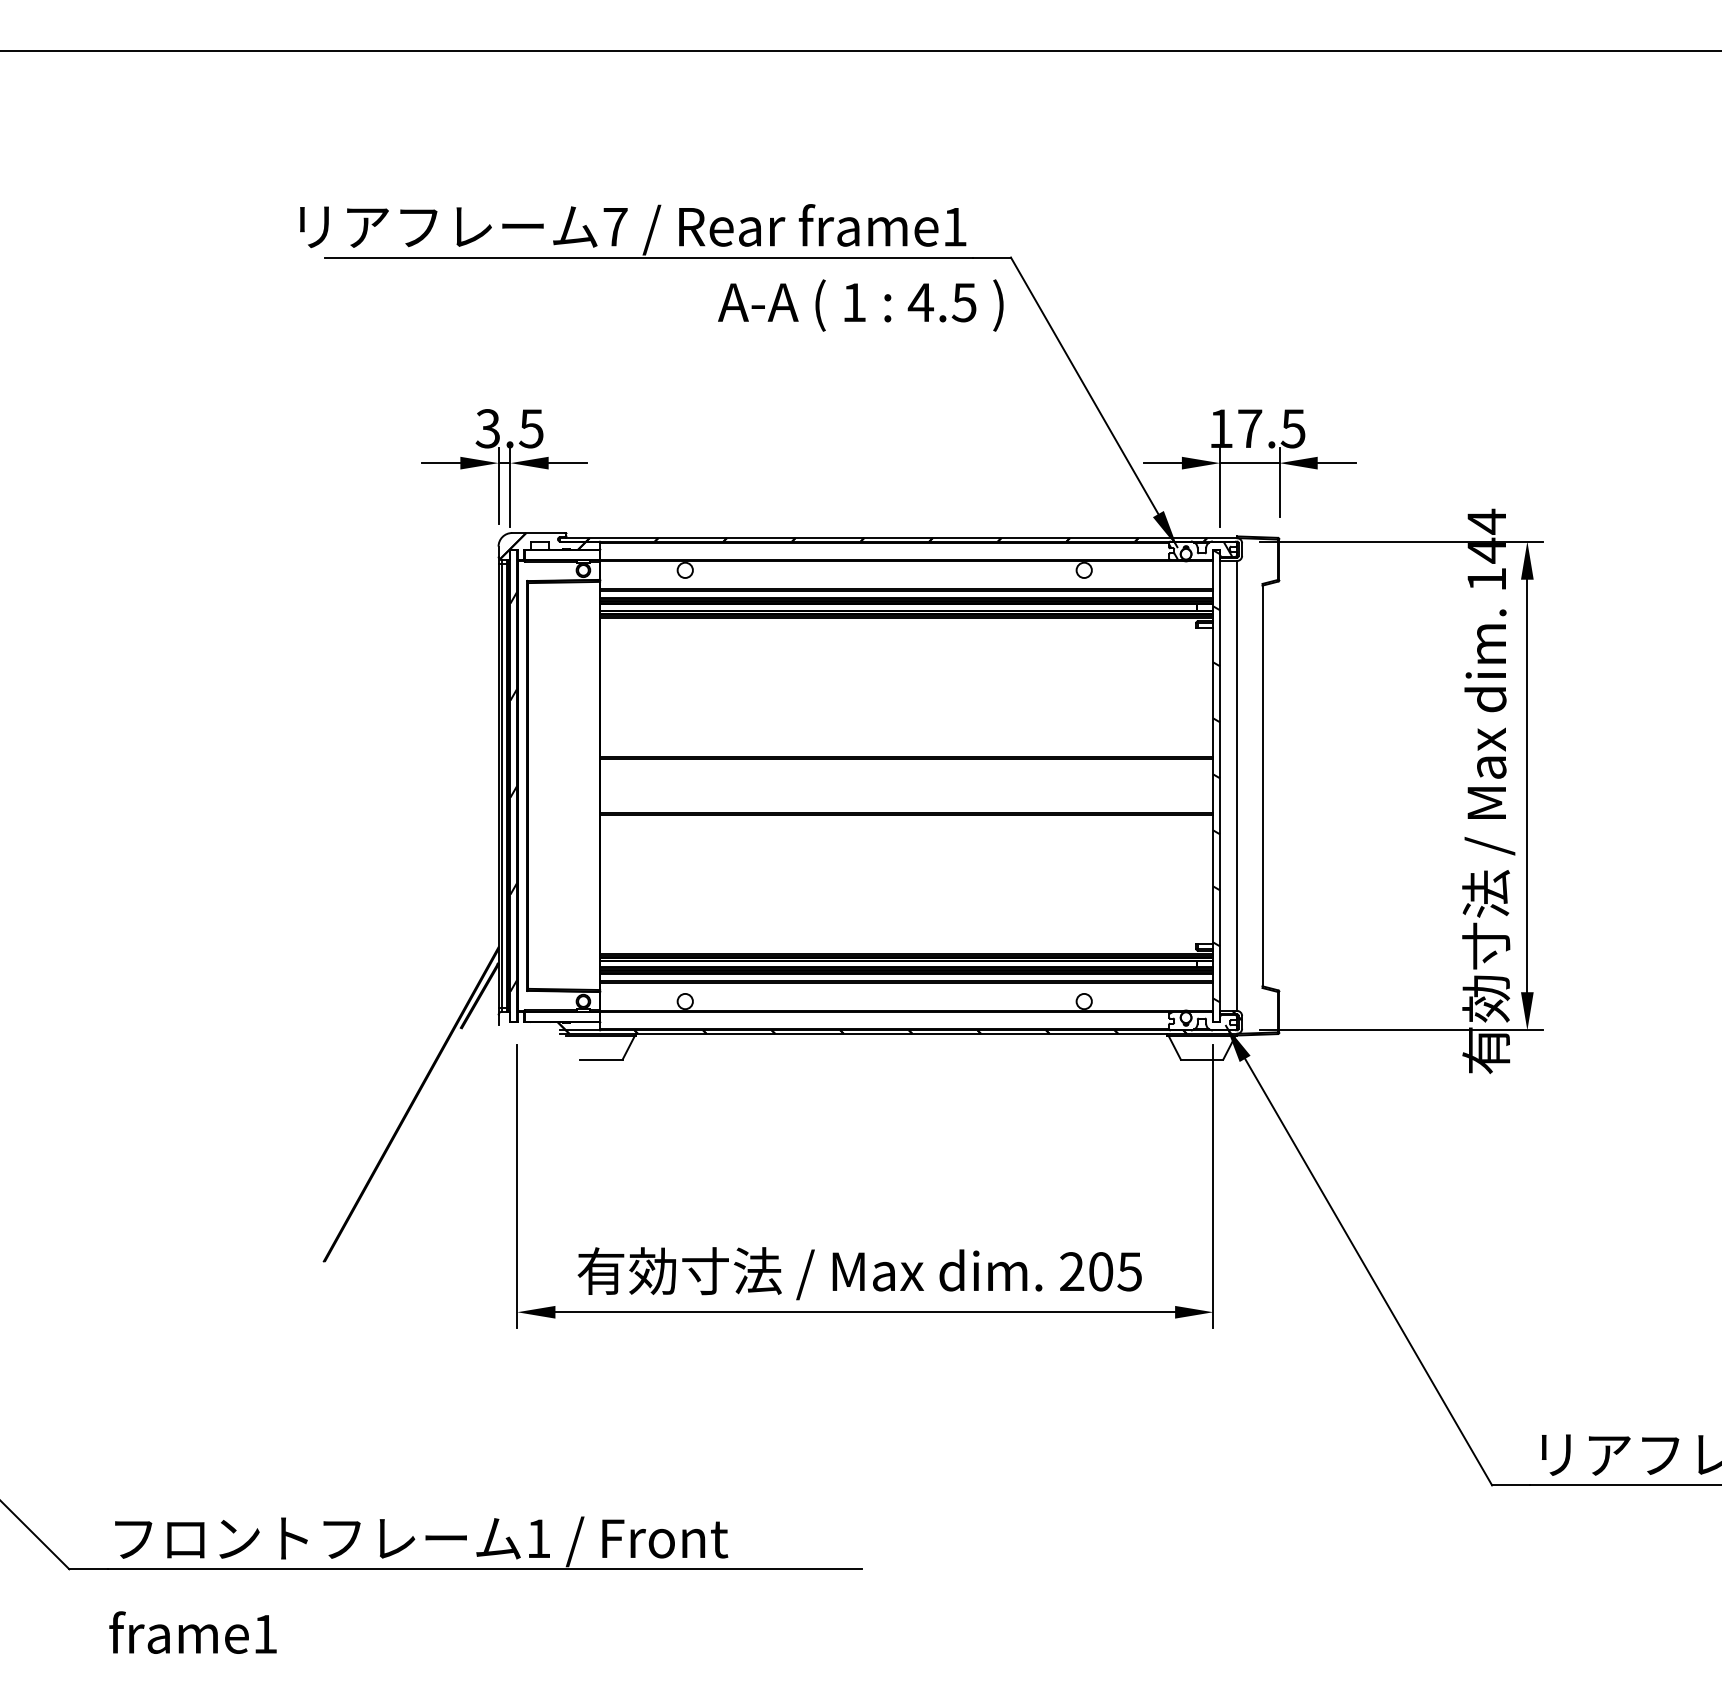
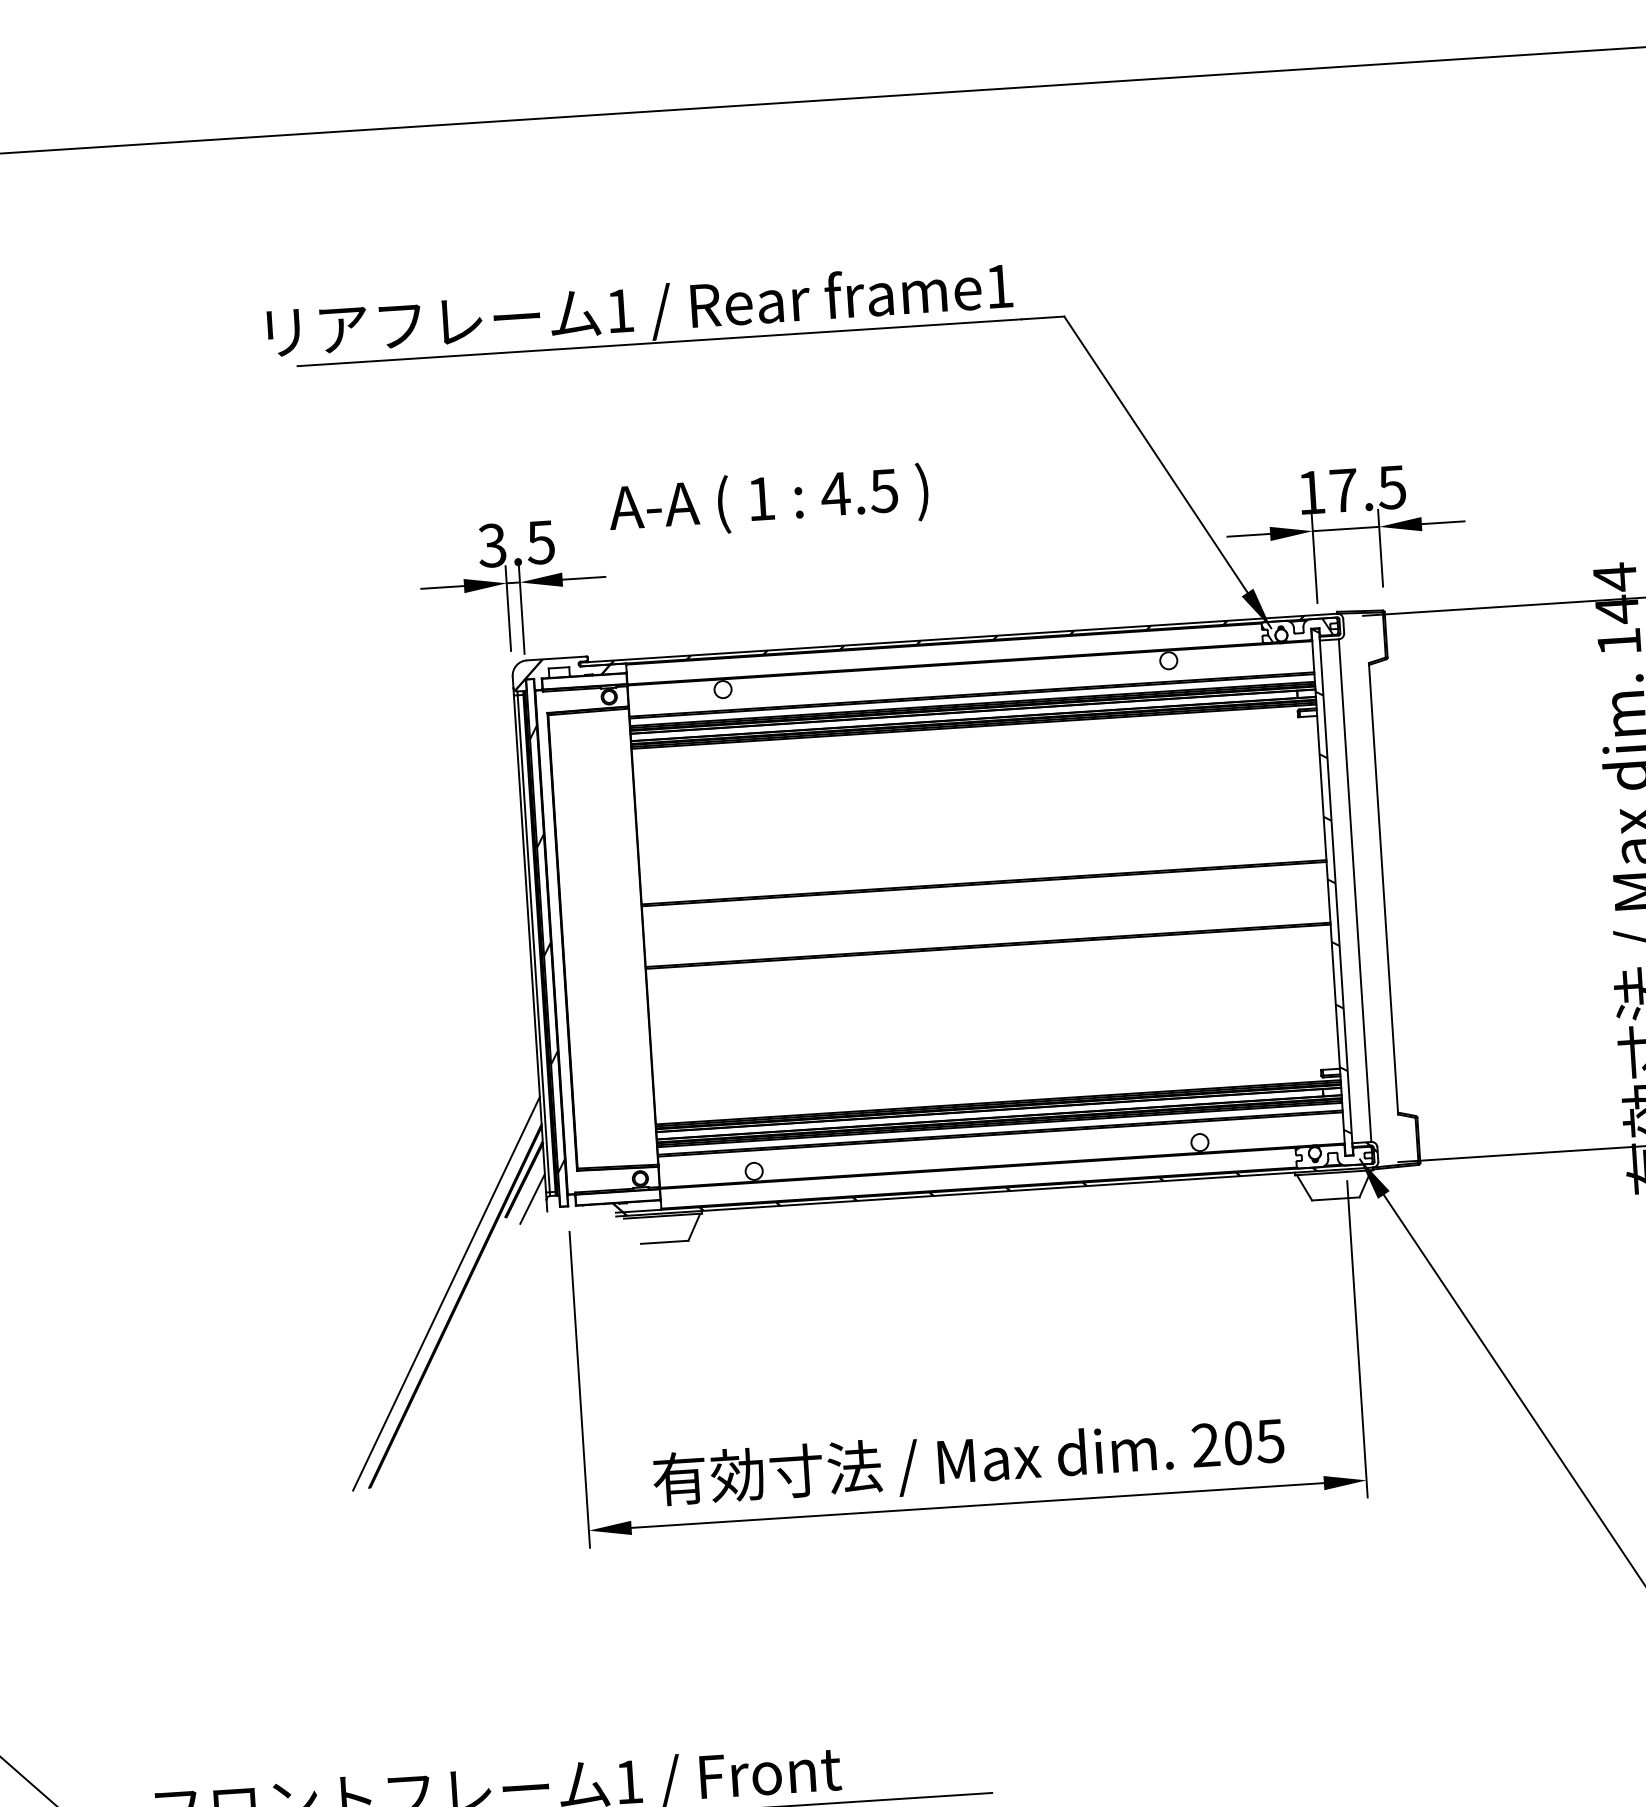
text: (615, 227) -> (620, 311), 7 -> 1
text: (860, 305) -> (768, 501), moved
line: (485, 1012) -> (531, 1198), added
line: (403, 1092) -> (445, 1293), added

